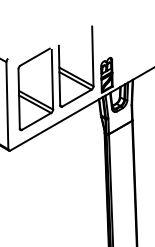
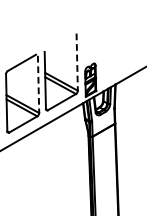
line: (92, 56) -> (76, 62), solid -> dashed
line: (52, 79) -> (38, 84), solid -> dashed

